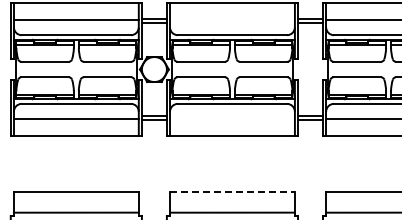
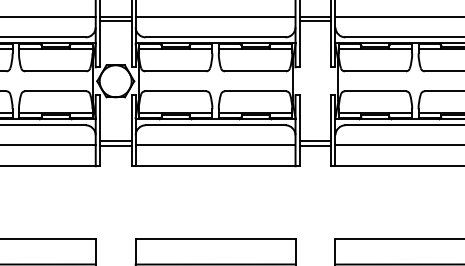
line: (232, 19) -> (215, 17), added
line: (232, 119) -> (215, 145), added
line: (232, 192) -> (215, 238), dashed -> solid

